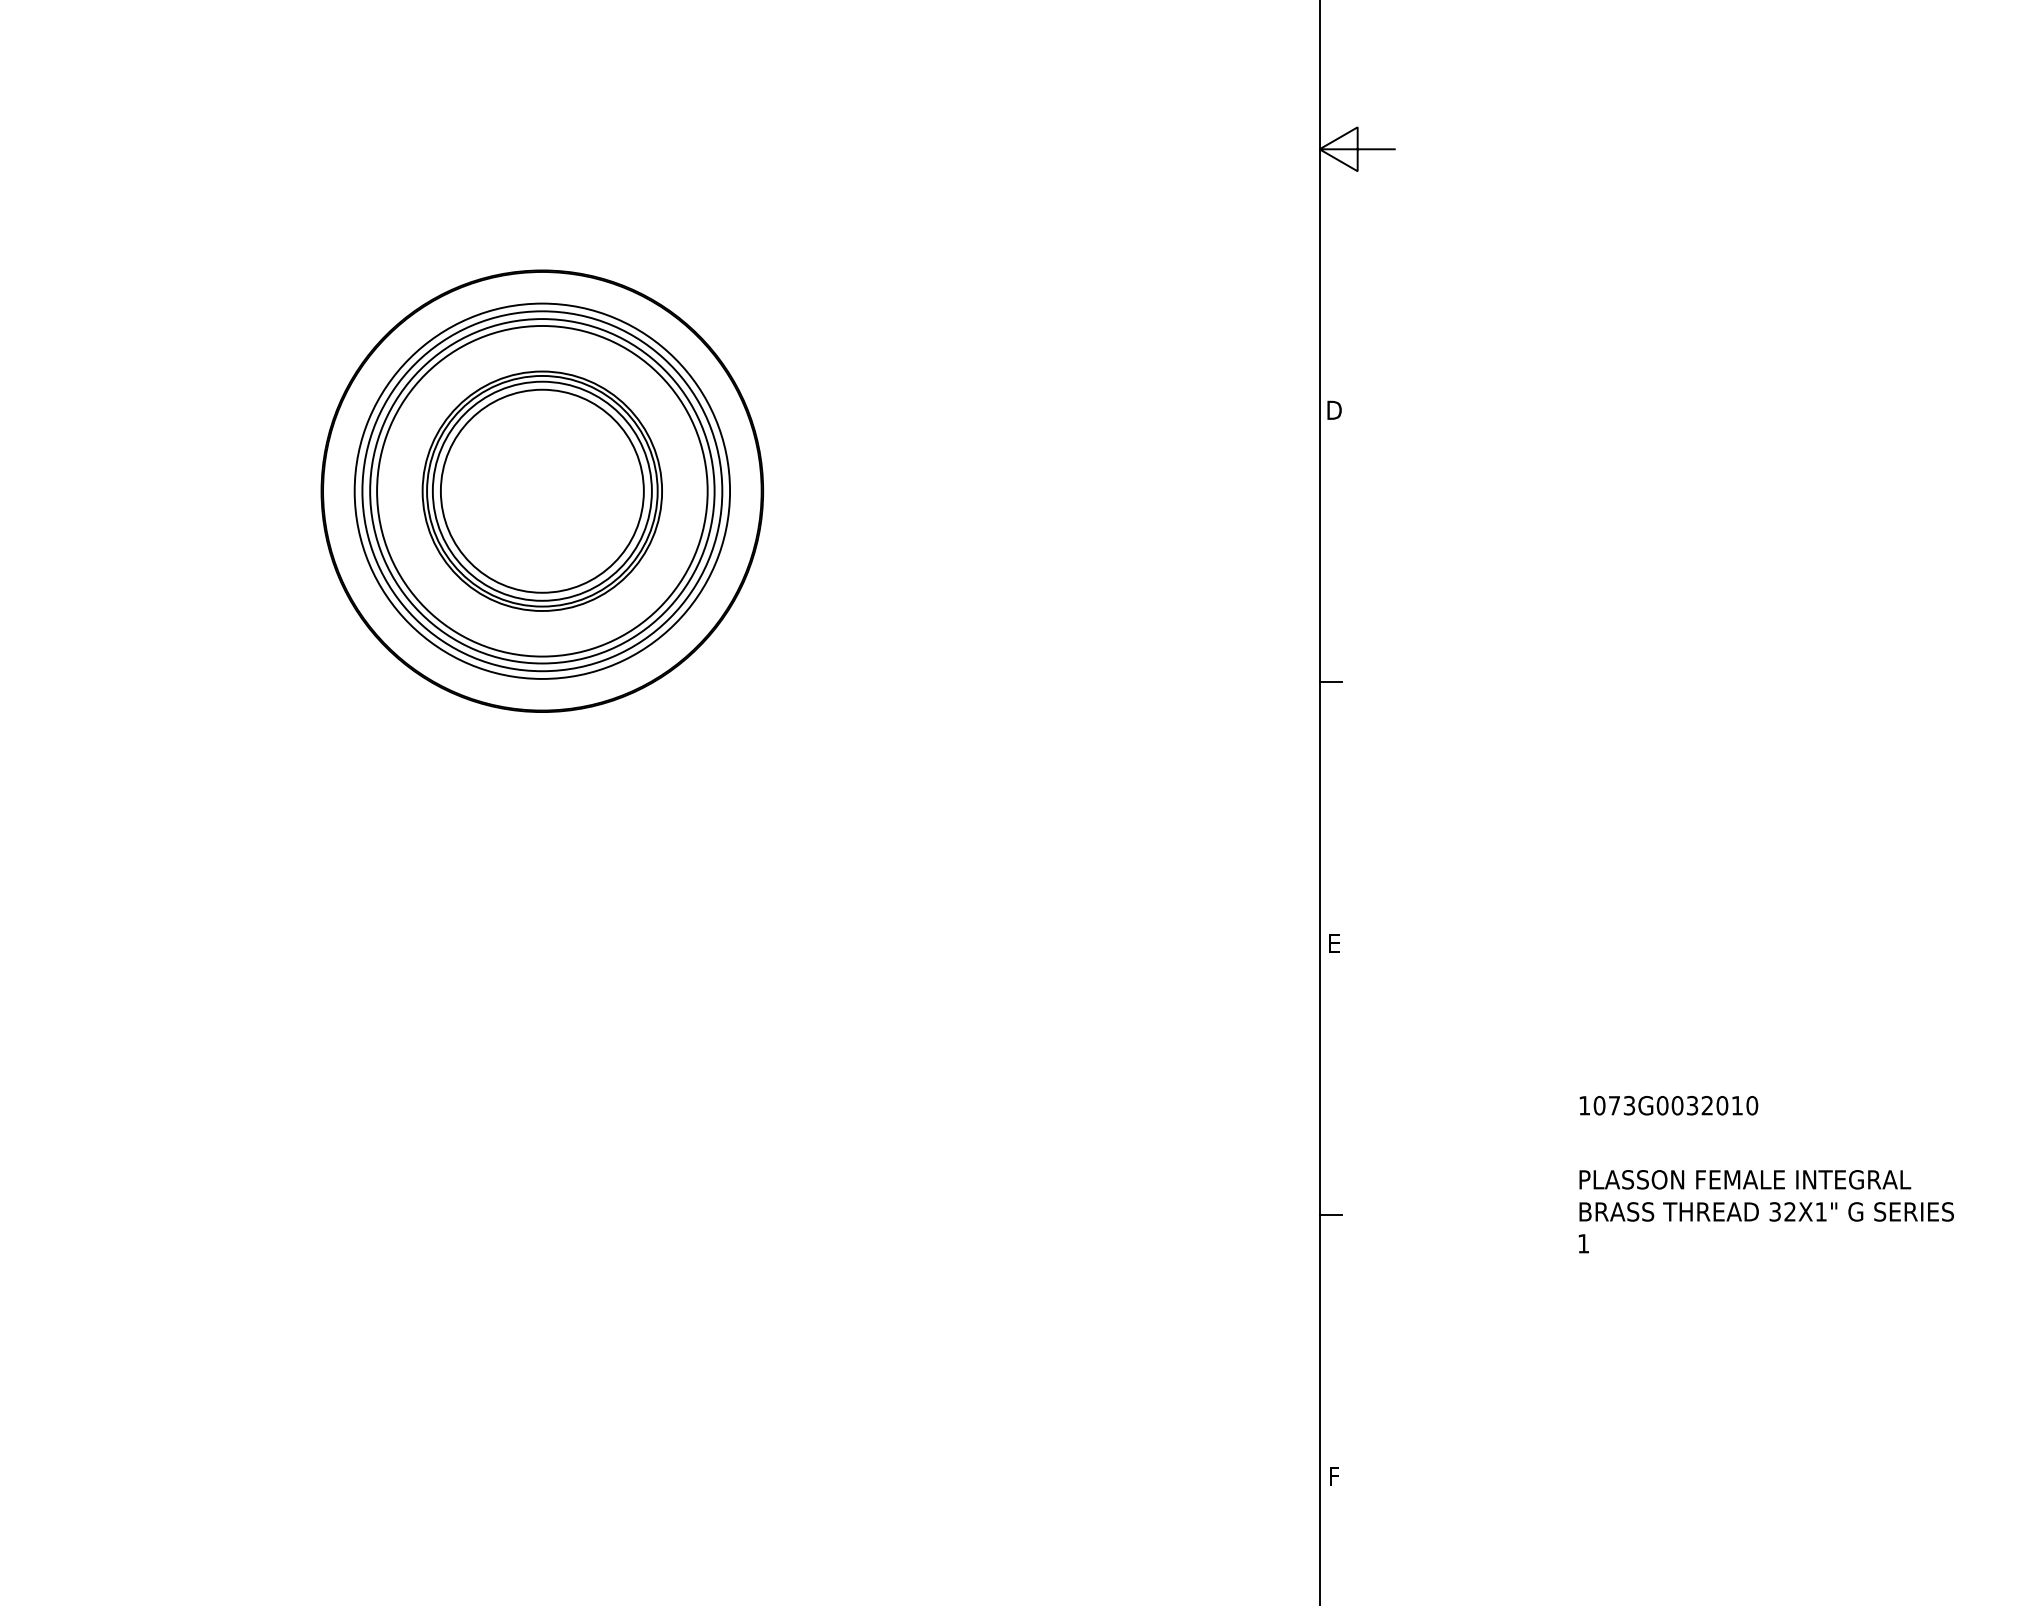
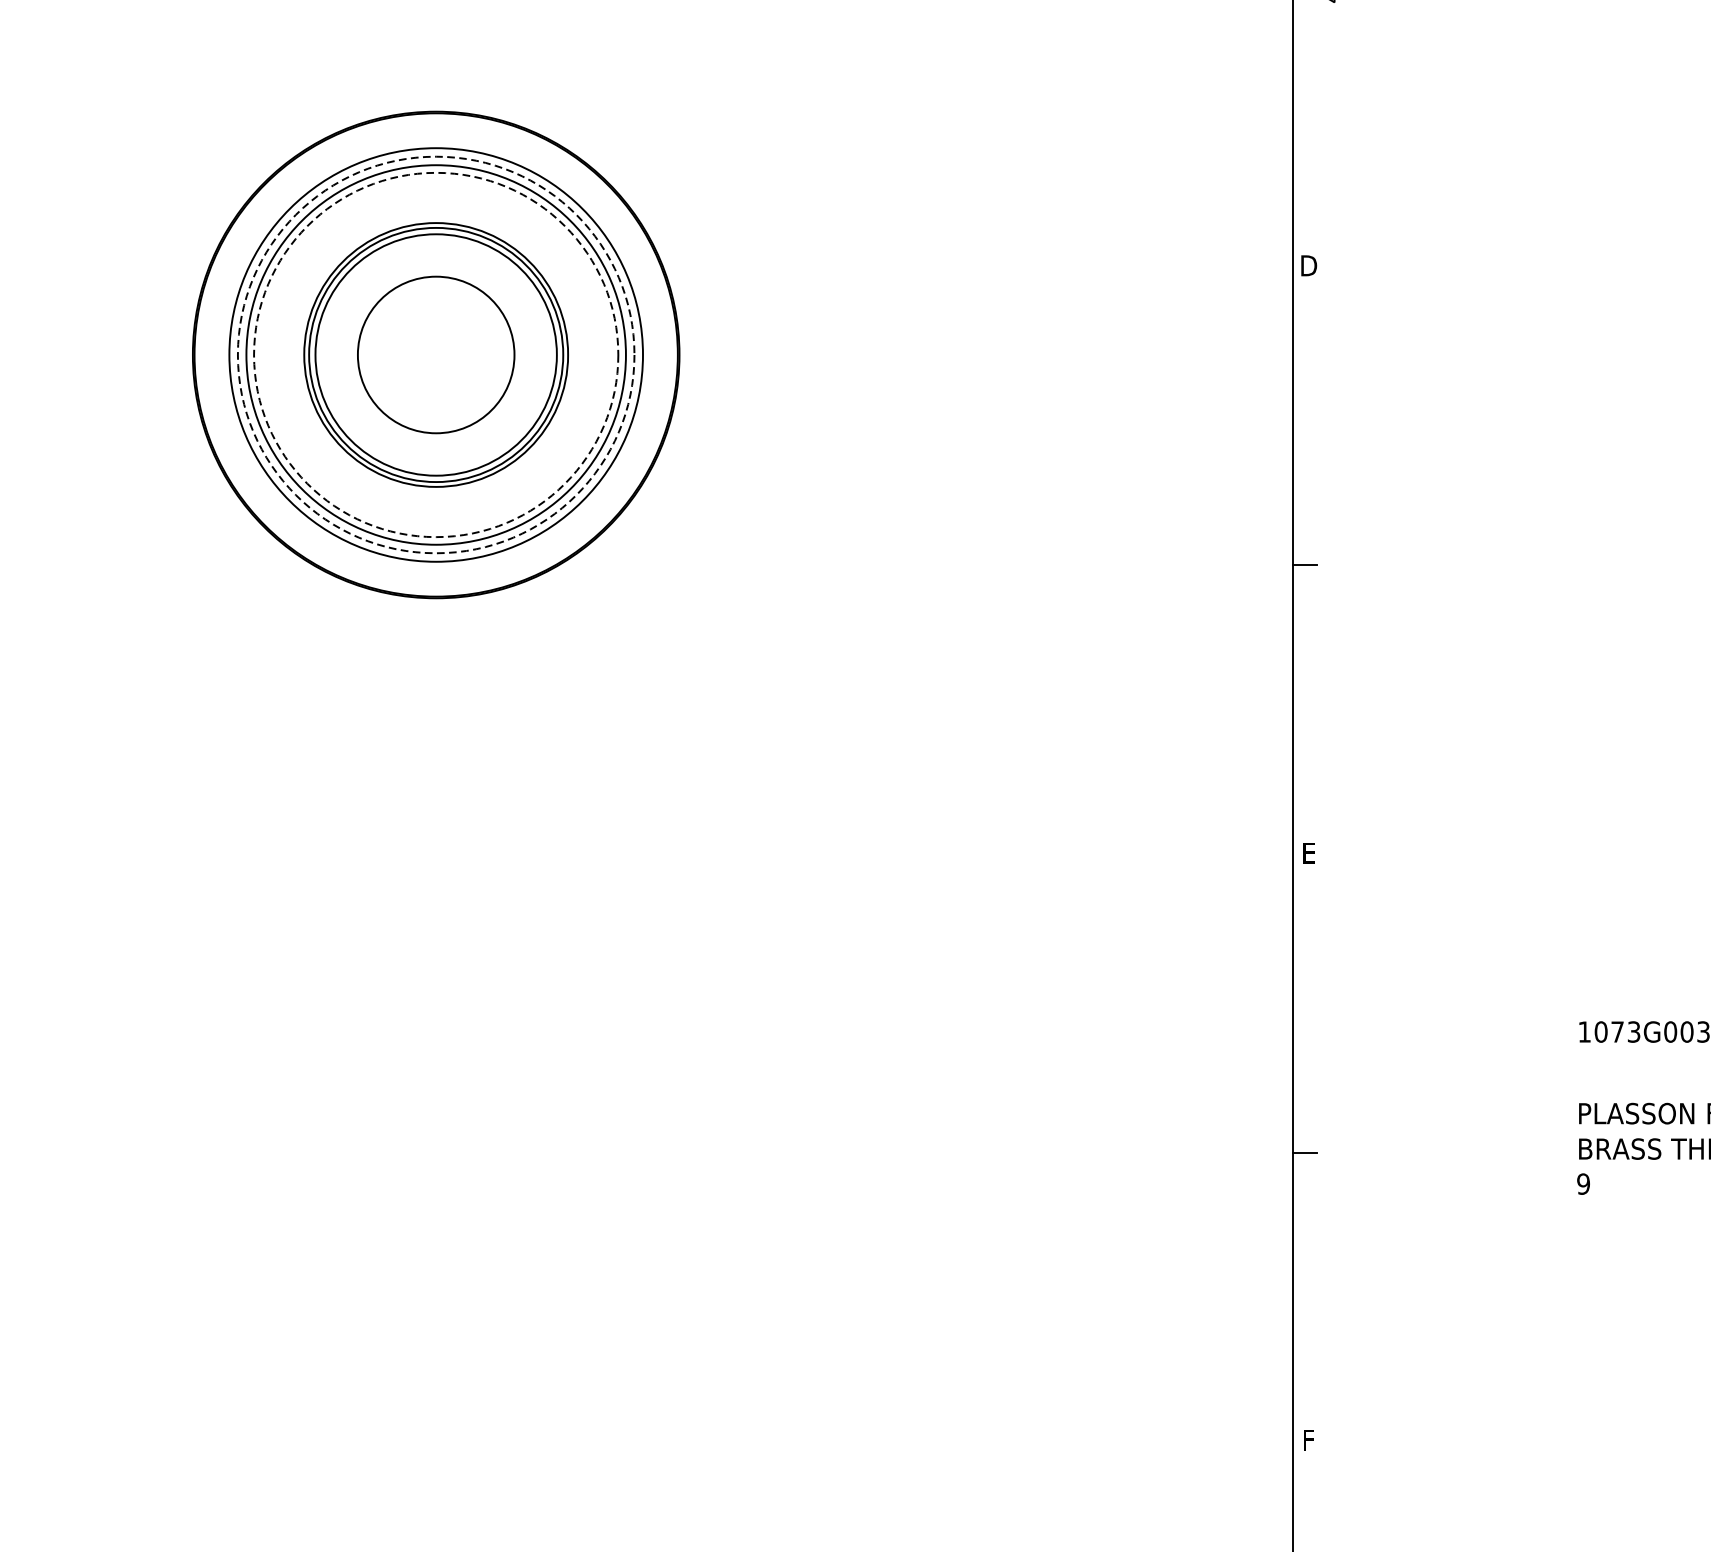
circle: (541, 490) -> (435, 354), size x0.7
circle: (542, 490) -> (436, 354), solid -> dashed
circle: (542, 491) -> (436, 355), solid -> dashed
text: (1583, 1243) -> (1583, 1183), 1 -> 9

